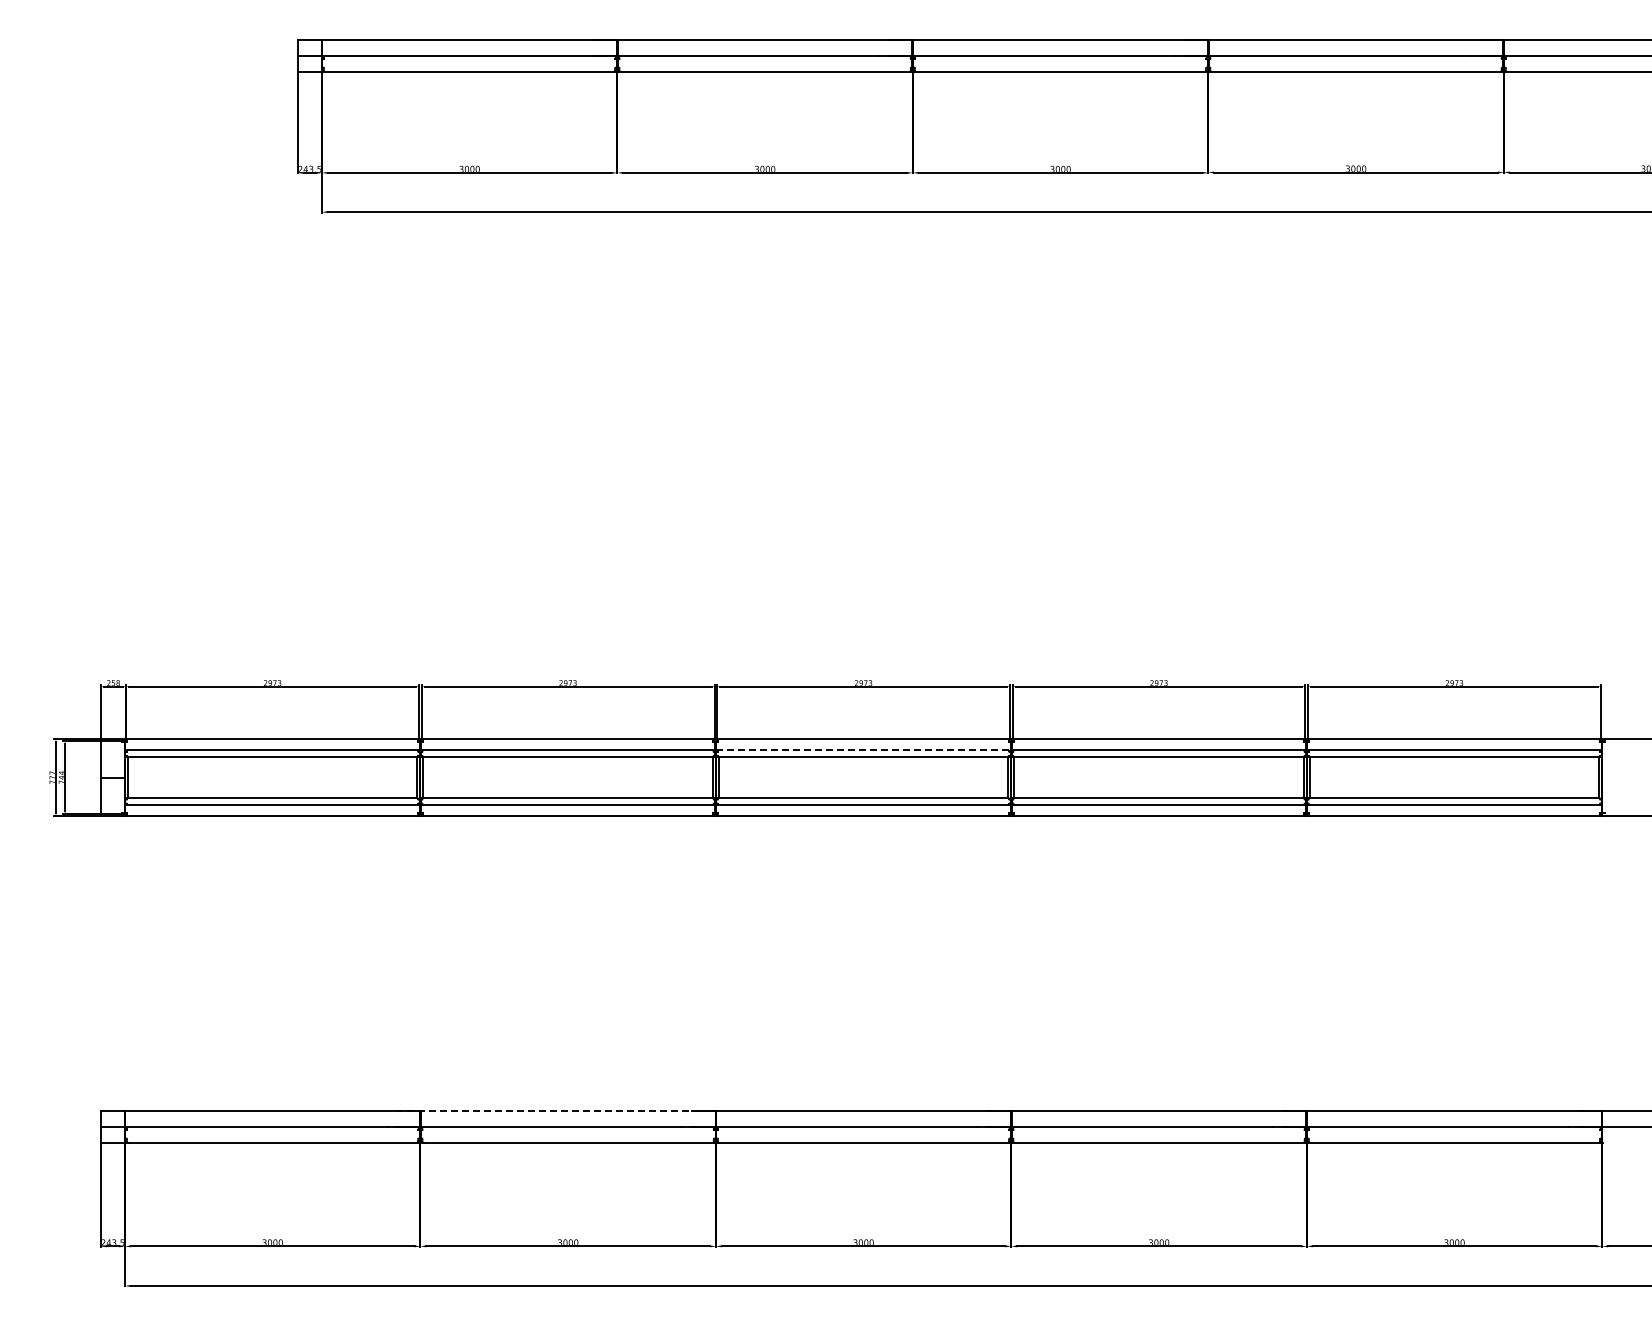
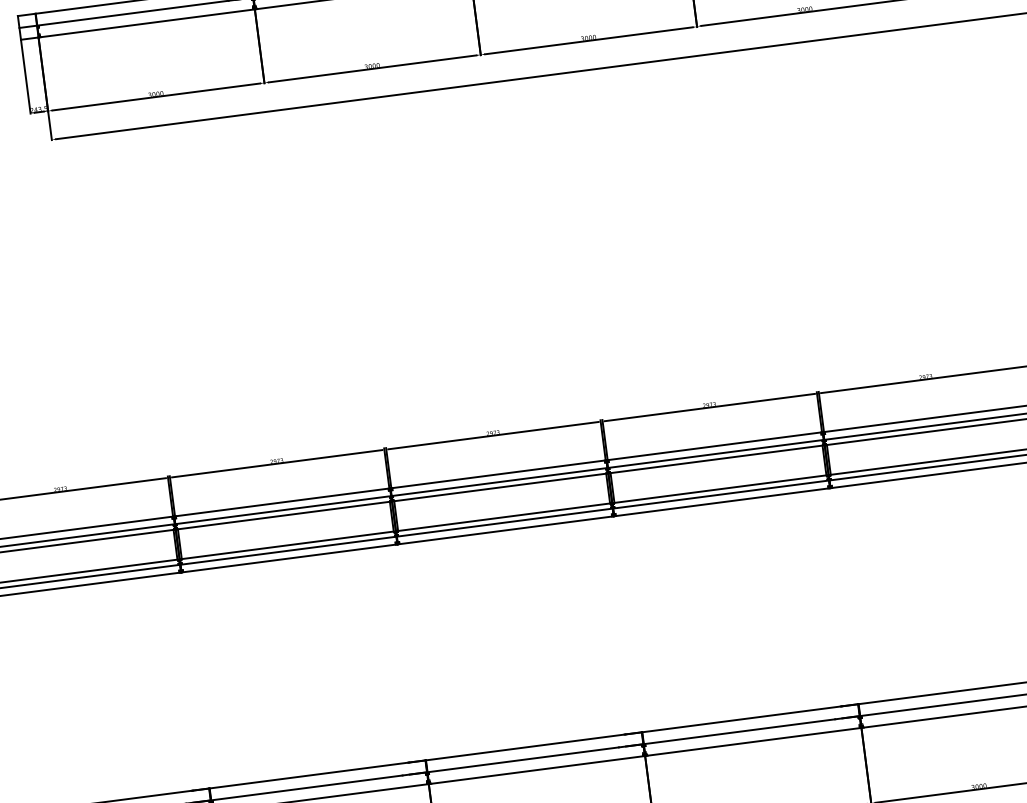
line: (864, 749) -> (500, 481), dashed -> solid
line: (545, 1110) -> (300, 776), dashed -> solid

